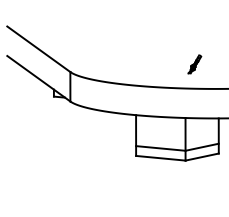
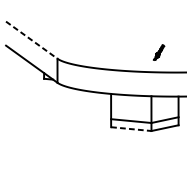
line: (38, 49) -> (31, 40), solid -> dashed
line: (160, 158) -> (131, 129), solid -> dashed

